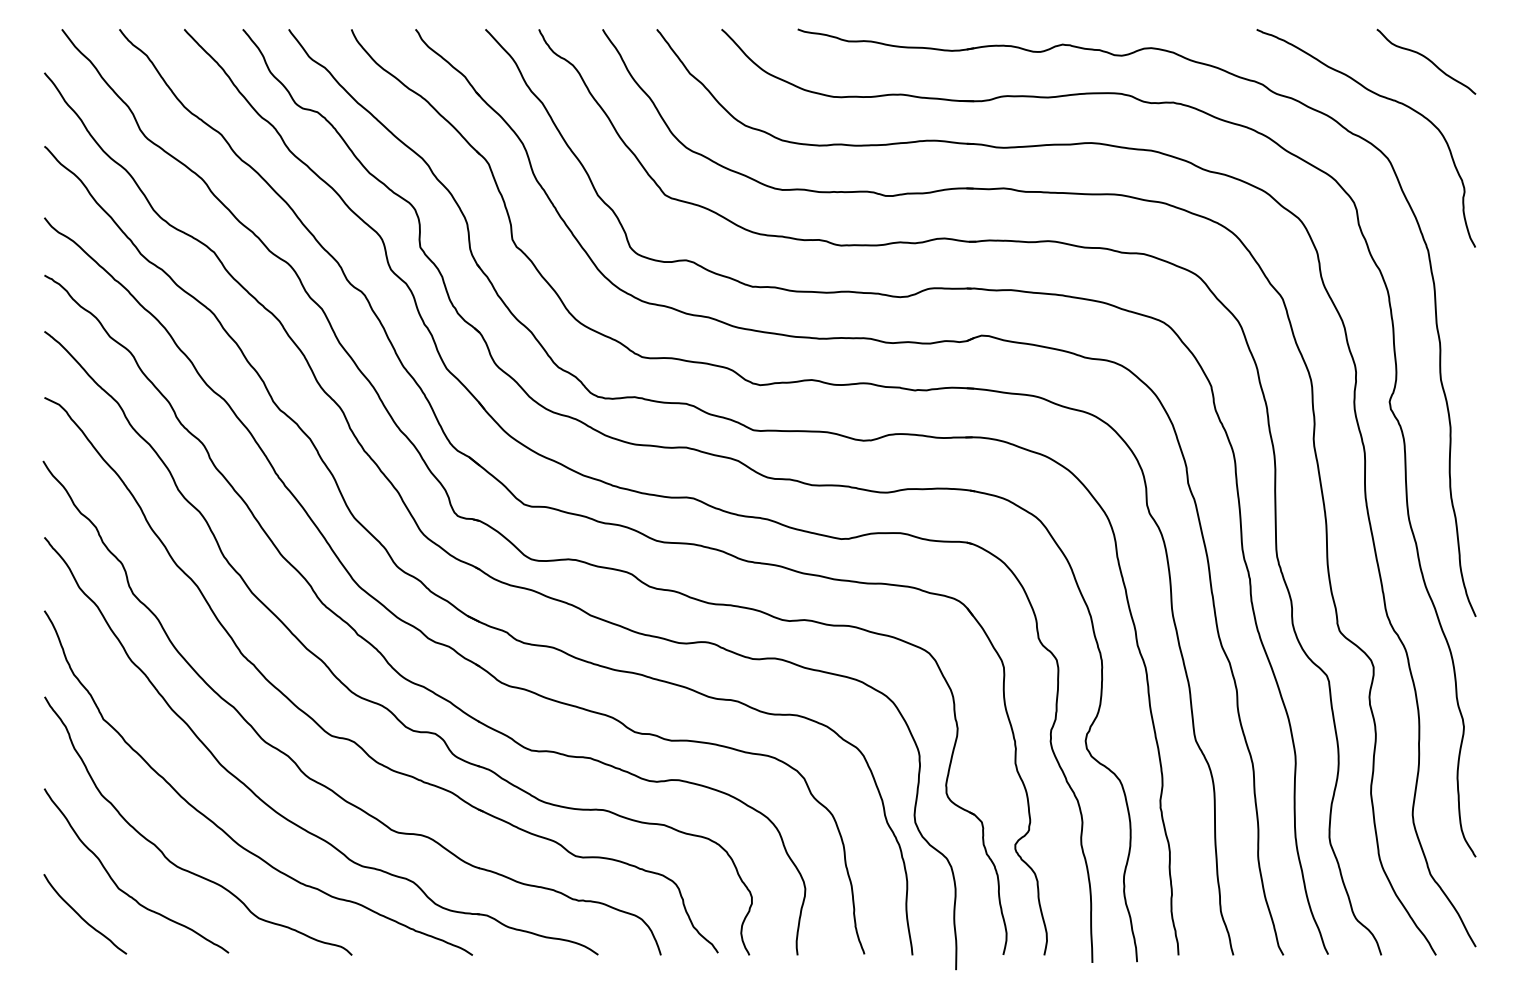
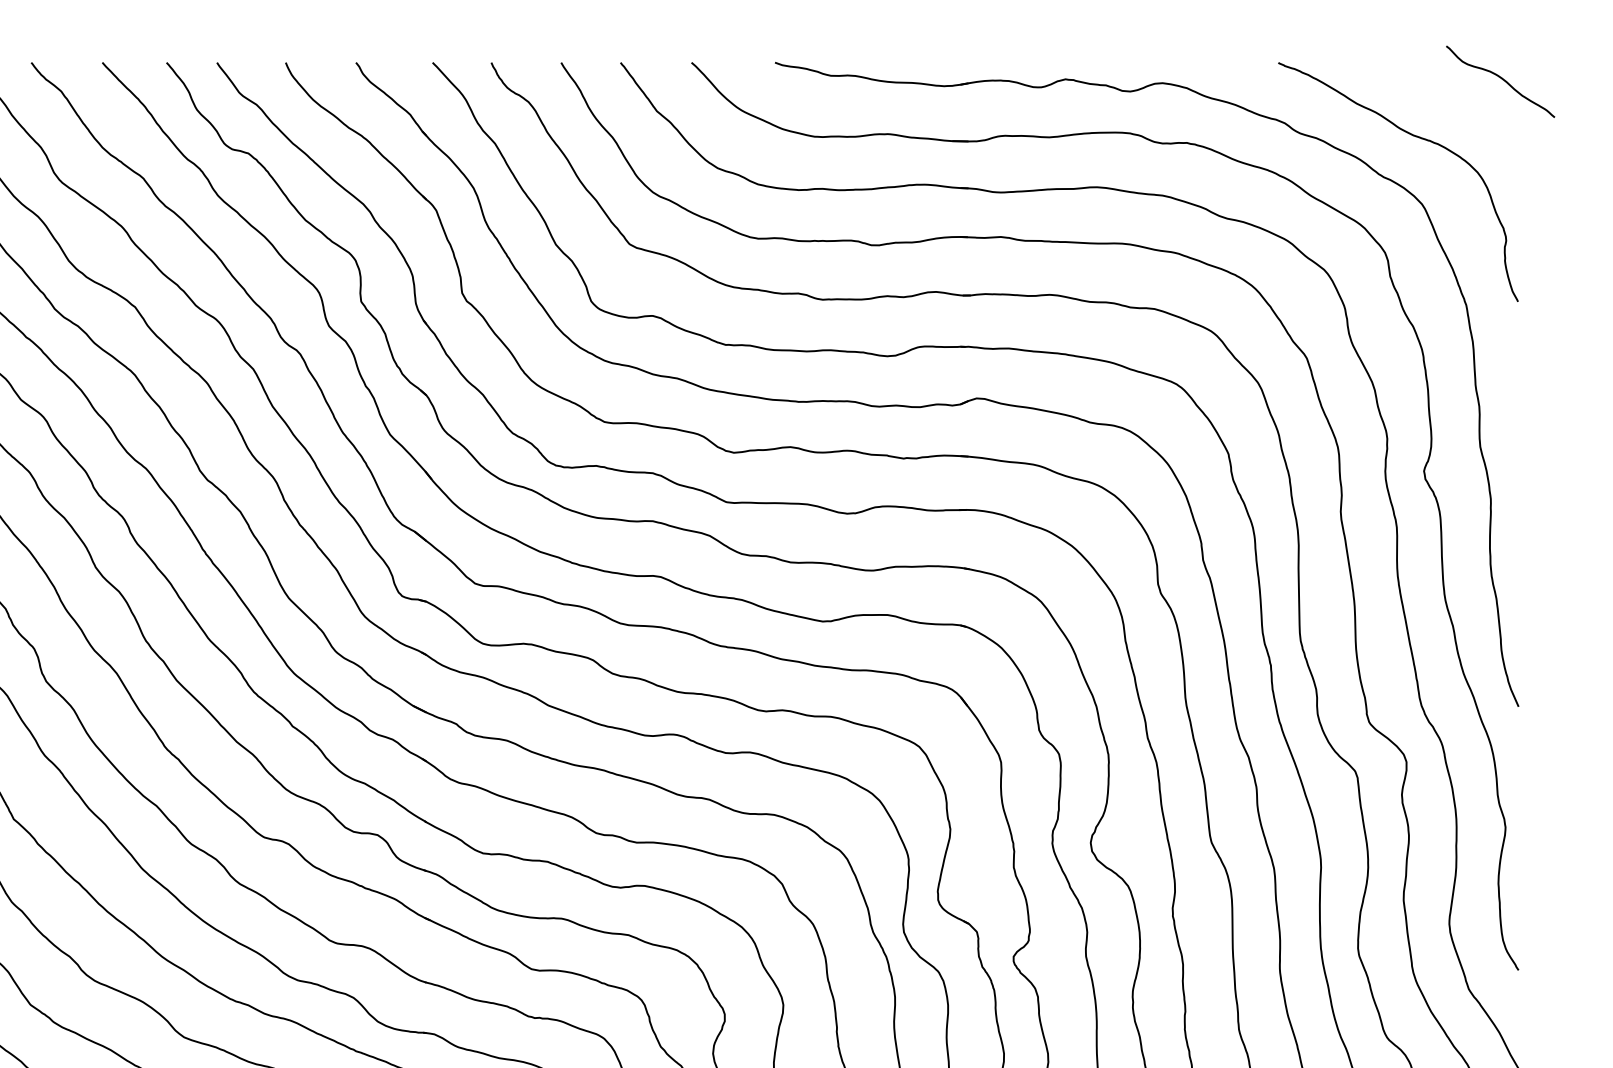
curve: (1426, 59) -> (1500, 79), moved

